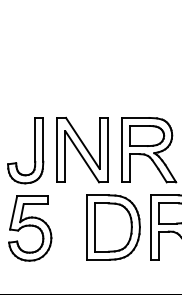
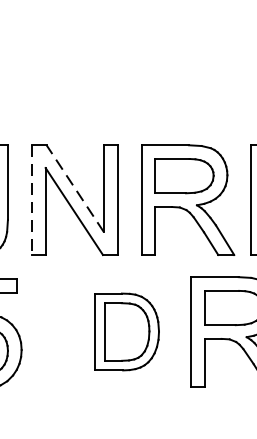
line: (82, 143) -> (74, 188), solid -> dashed
line: (57, 150) -> (32, 200), solid -> dashed
part: (113, 227) -> (127, 331), size x0.7

